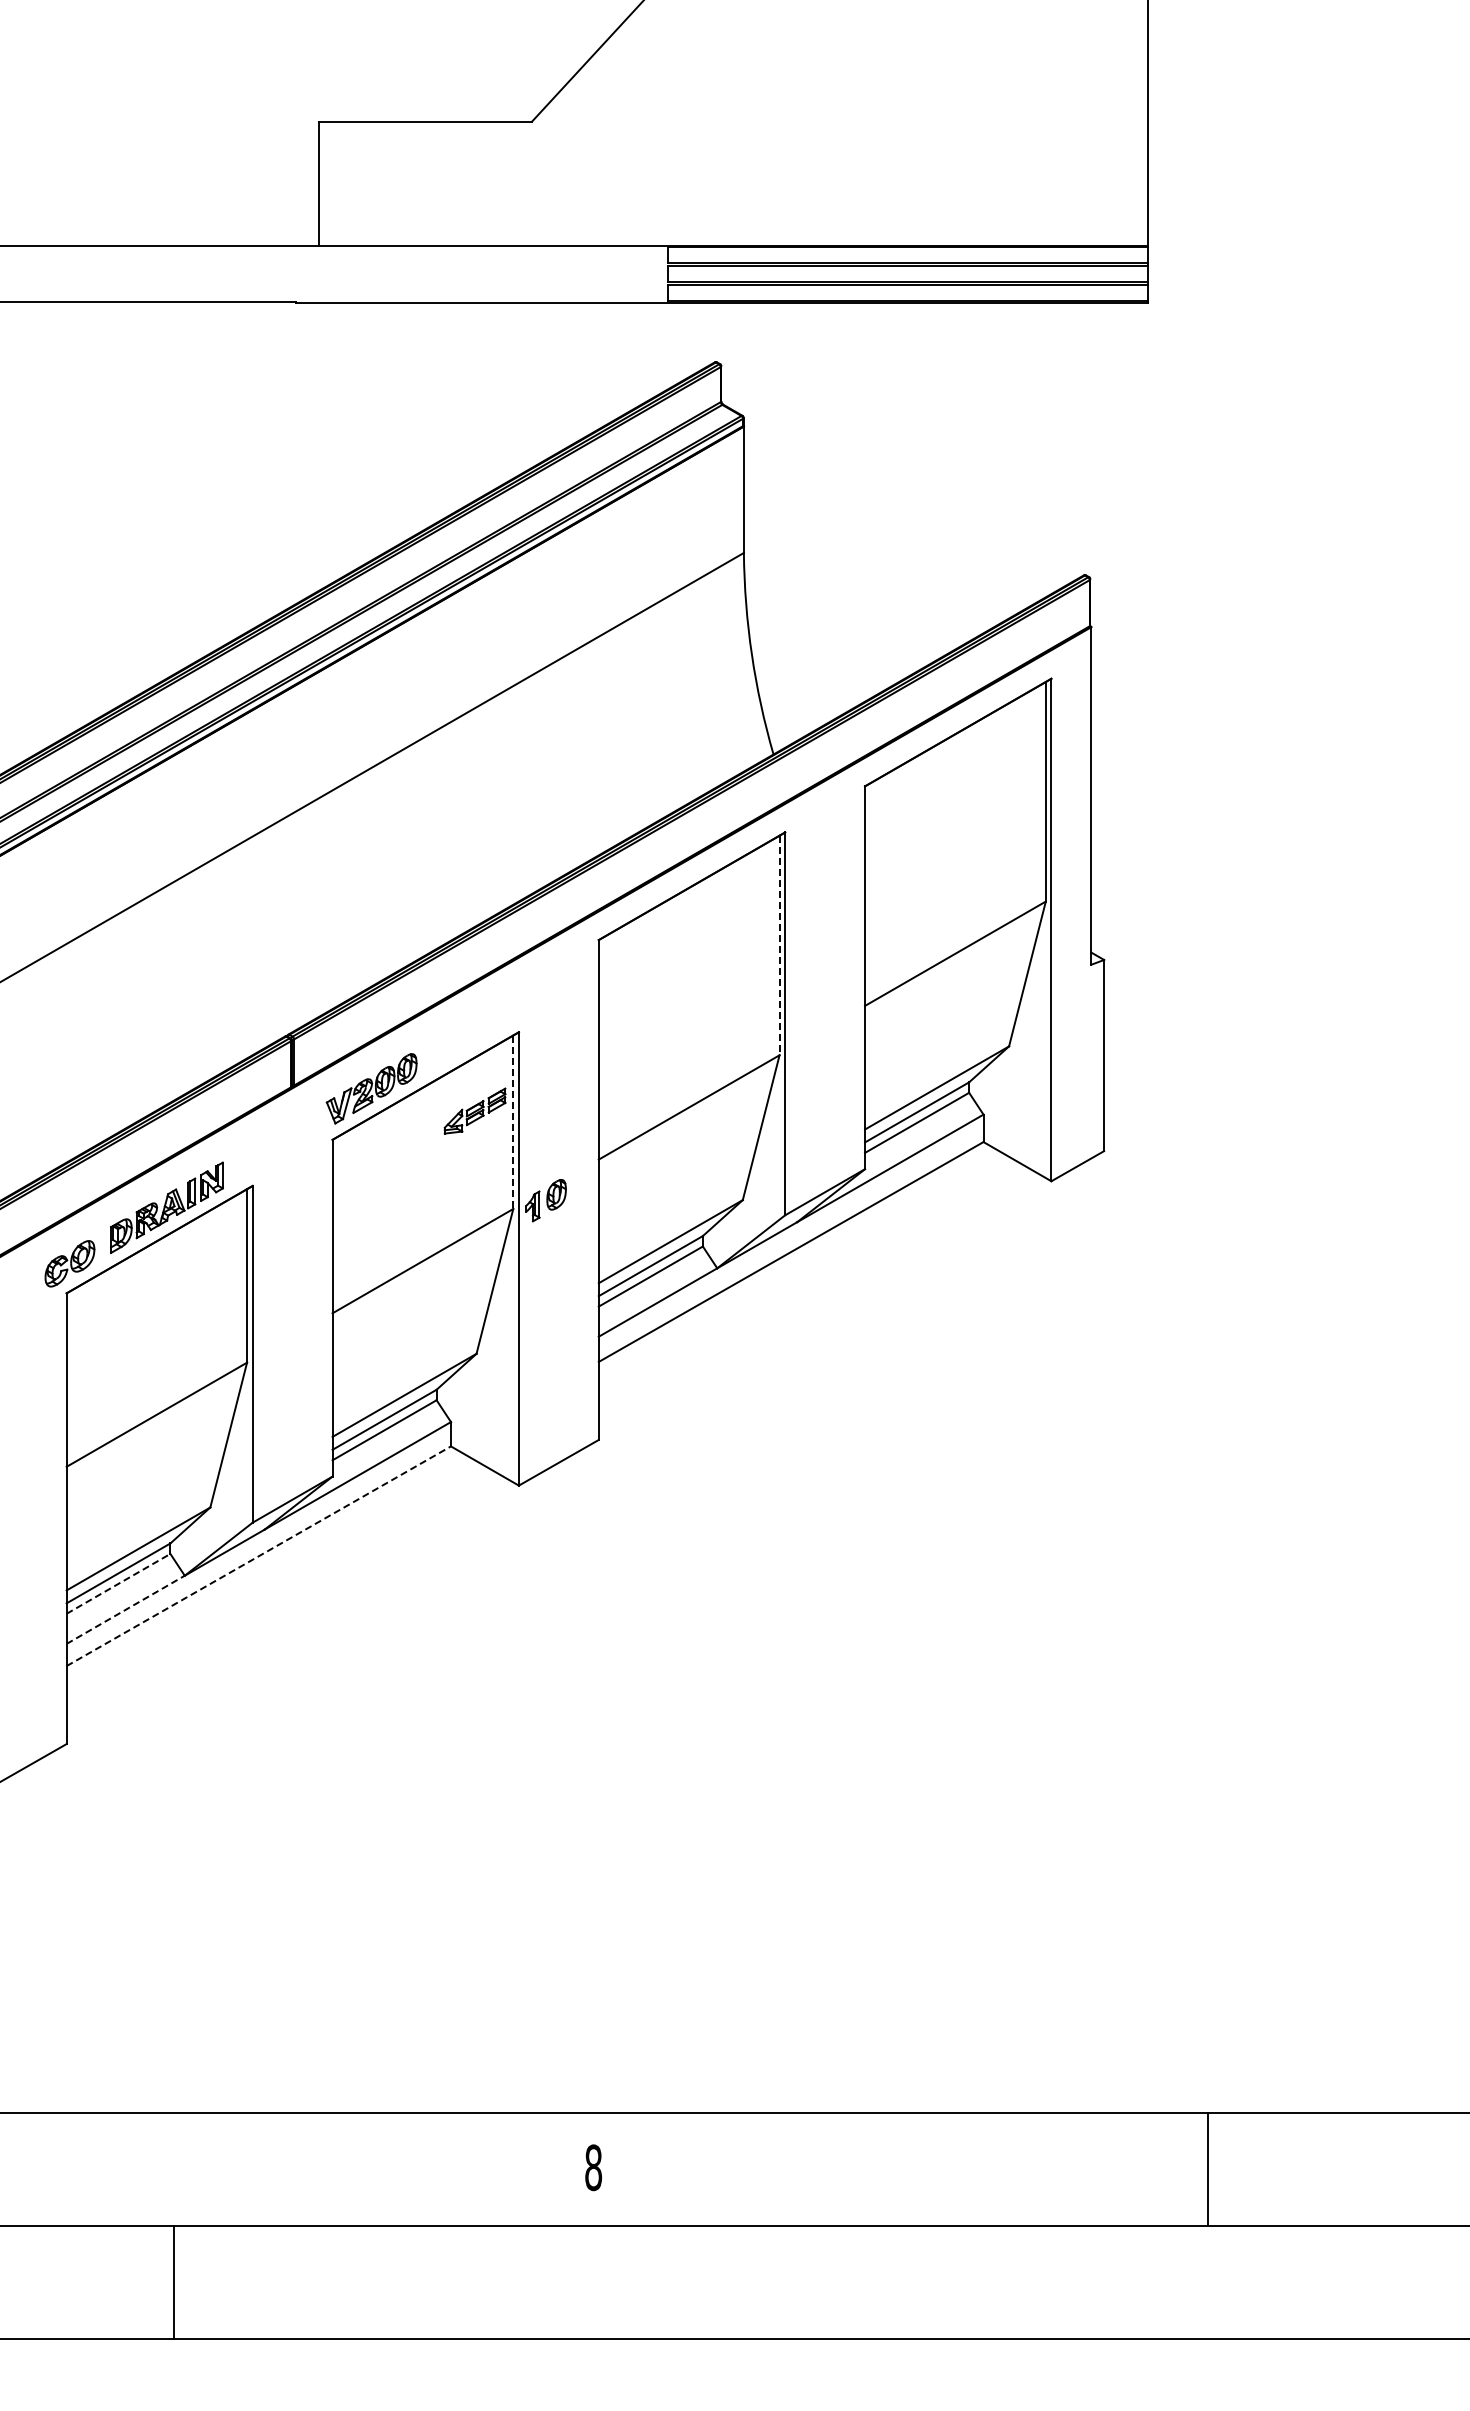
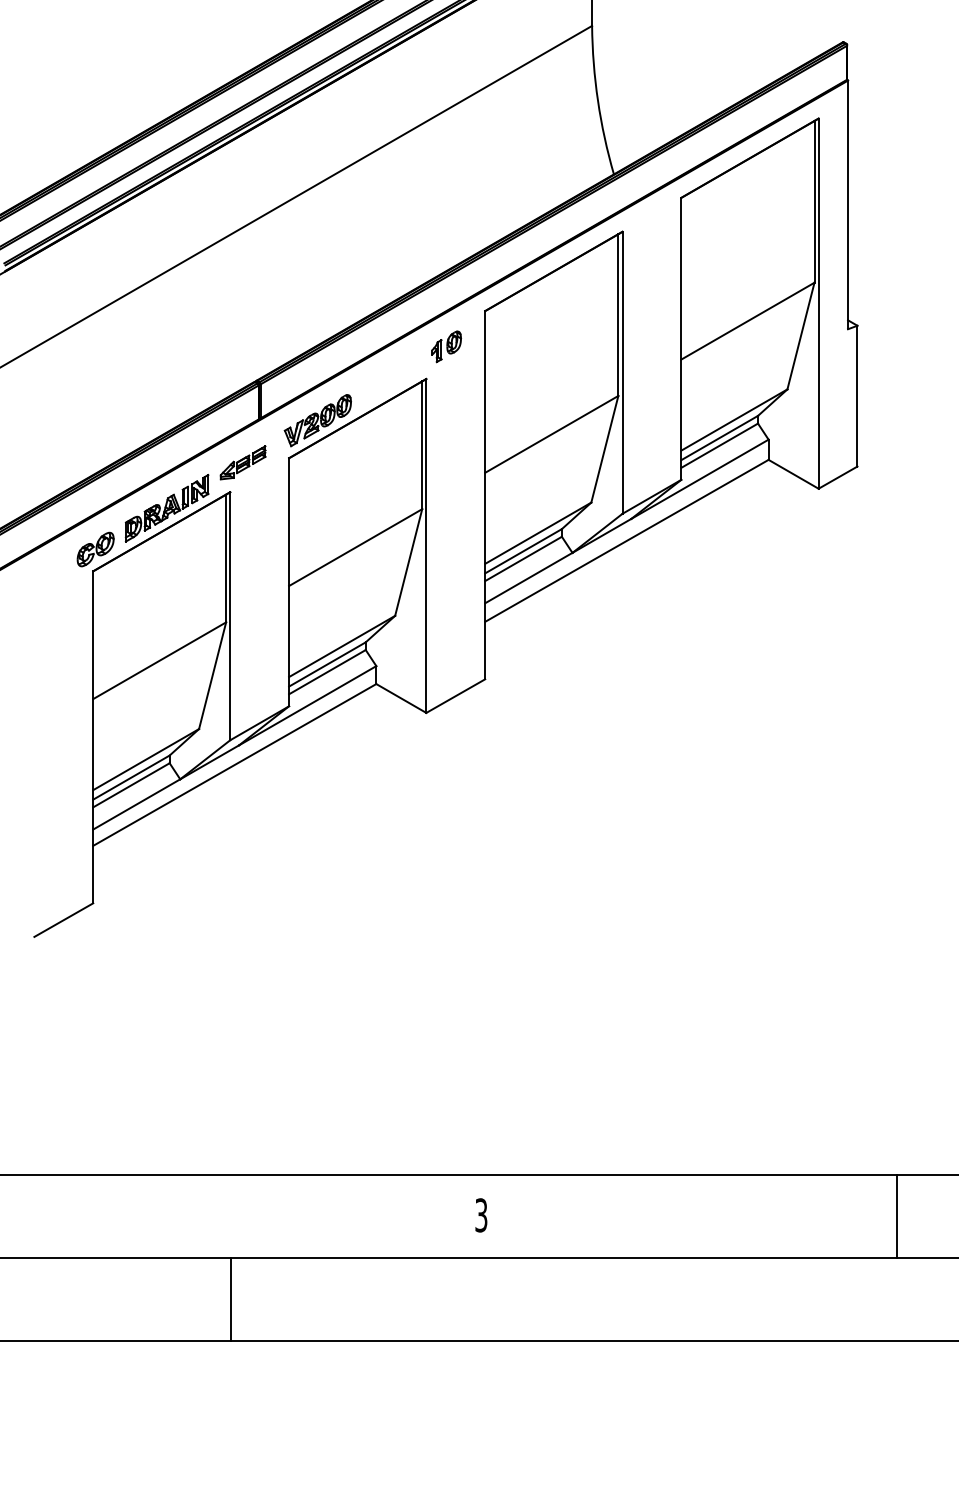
line: (779, 945) -> (618, 315), dashed -> solid
part: (474, 1110) -> (242, 462), moved
line: (513, 1122) -> (422, 445), dashed -> solid
part: (545, 1200) -> (445, 346), moved
line: (259, 1556) -> (235, 765), dashed -> solid
line: (118, 1583) -> (131, 785), dashed -> solid
line: (126, 1609) -> (137, 804), dashed -> solid
text: (593, 2167) -> (481, 1215), 8 -> 3
line: (1208, 2168) -> (896, 1215), moved
line: (173, 2281) -> (230, 1299), moved

